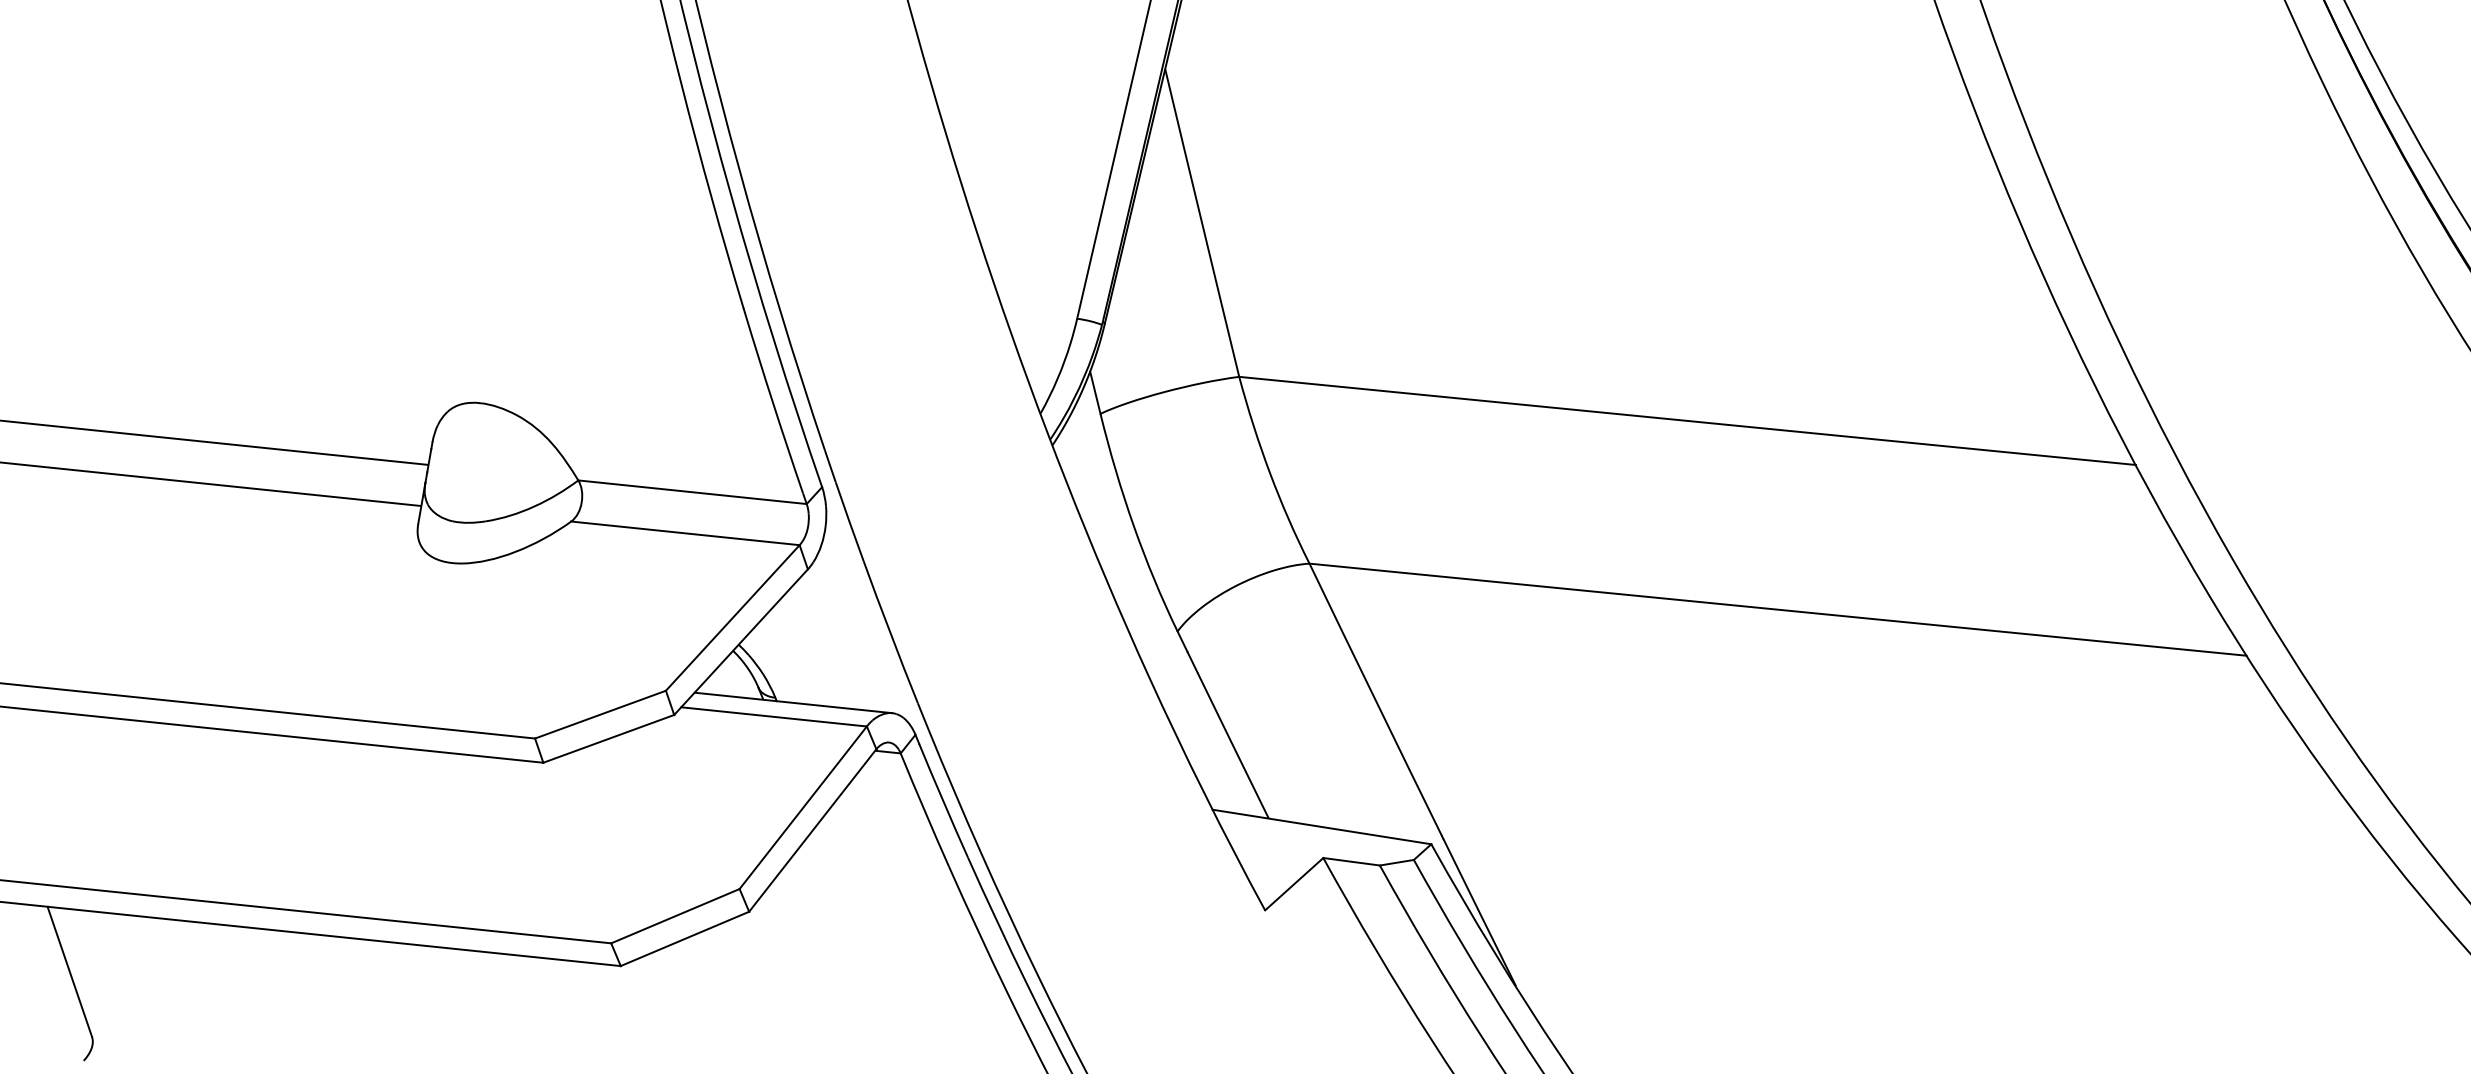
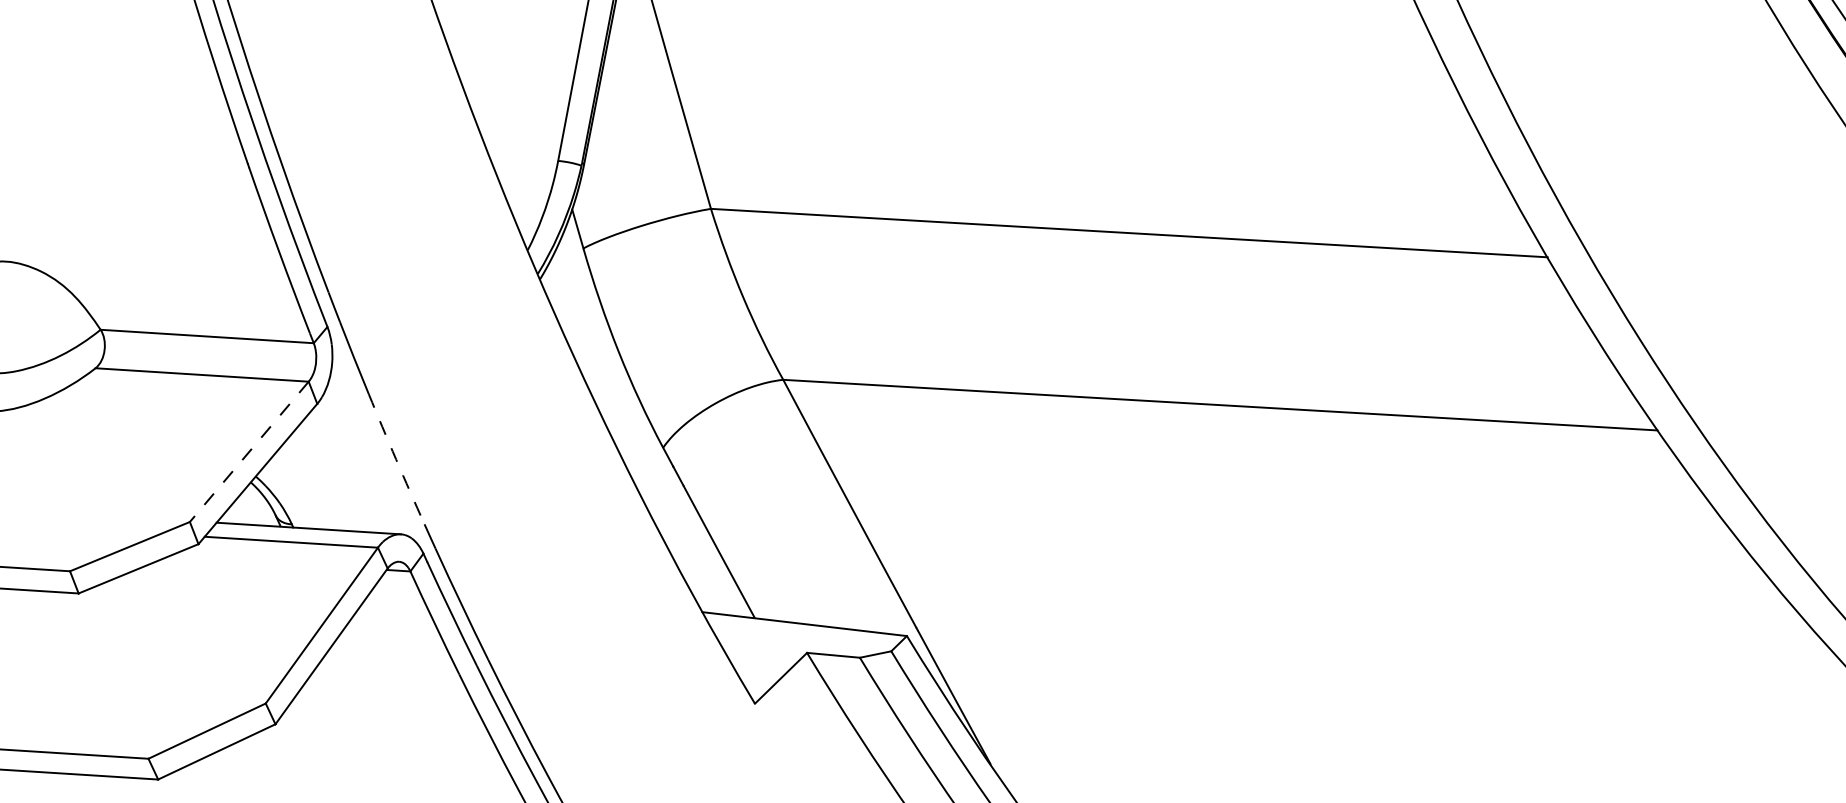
line: (732, 617) -> (249, 451), solid -> dashed
arc: (890, 632) -> (396, 459), solid -> dashed

